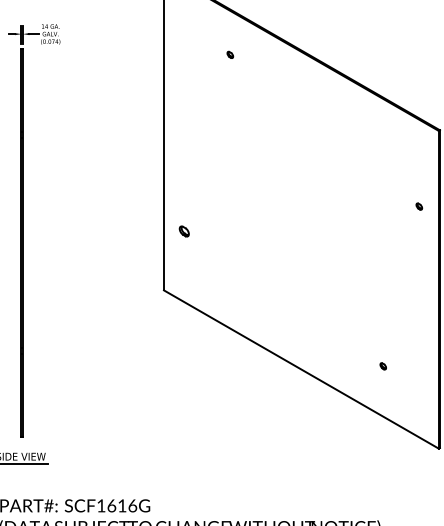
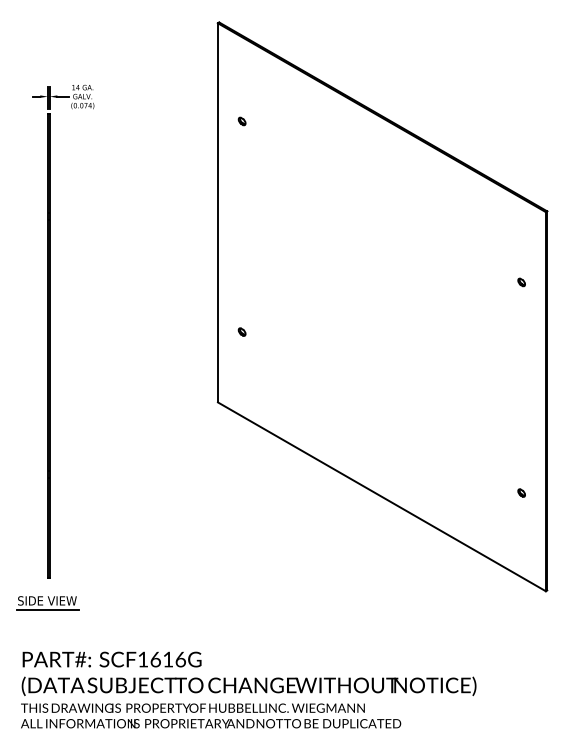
part: (229, 54) -> (241, 121), moved
part: (419, 206) -> (521, 282), moved
part: (183, 230) -> (241, 331), size x0.62
part: (383, 365) -> (521, 492), moved

